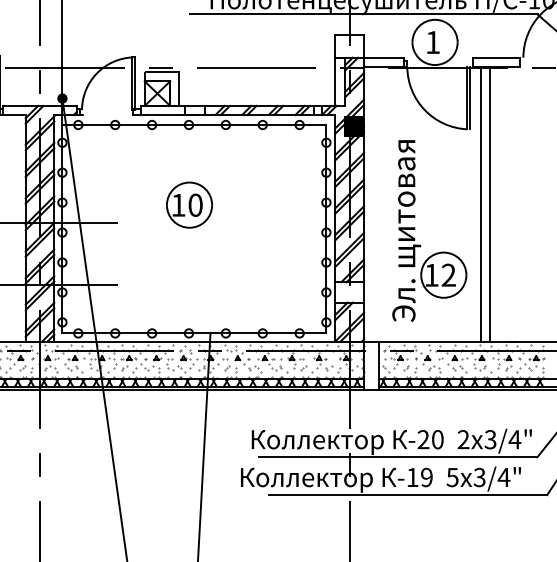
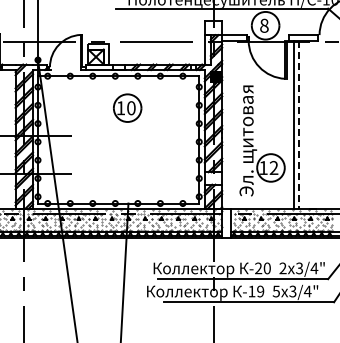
text: (433, 41) -> (264, 25), 1 -> 8
part: (189, 204) -> (127, 107), moved
line: (490, 205) -> (299, 125), solid -> dashed

